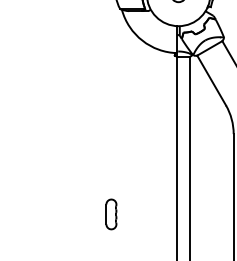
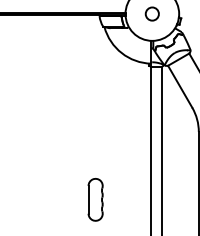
part: (111, 213) -> (95, 199), size x1.67

